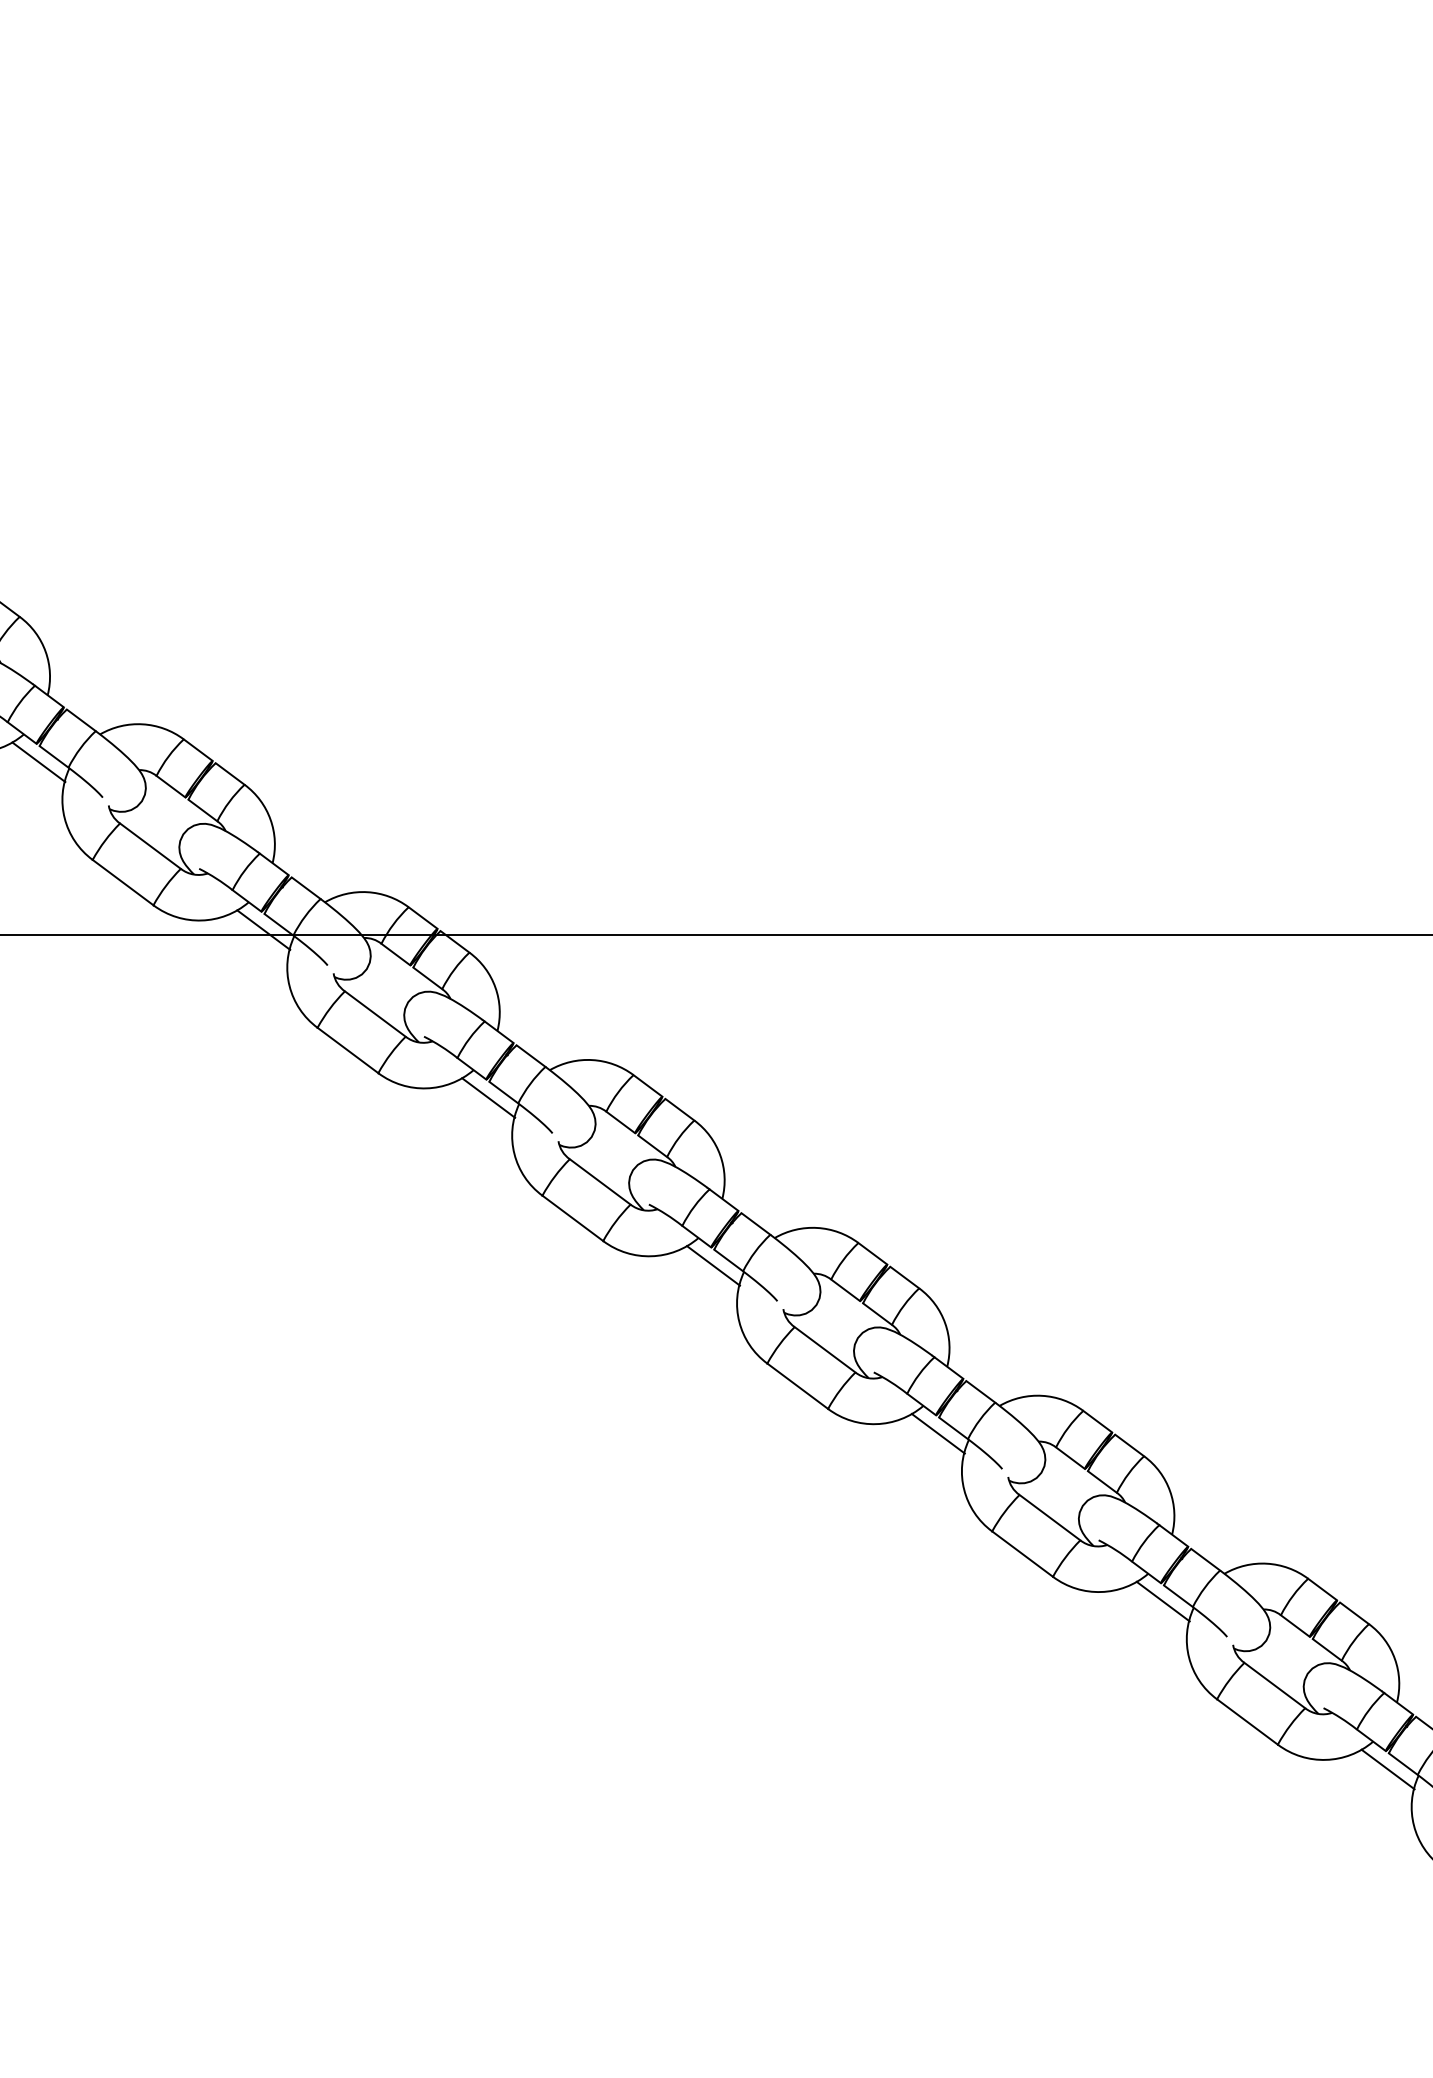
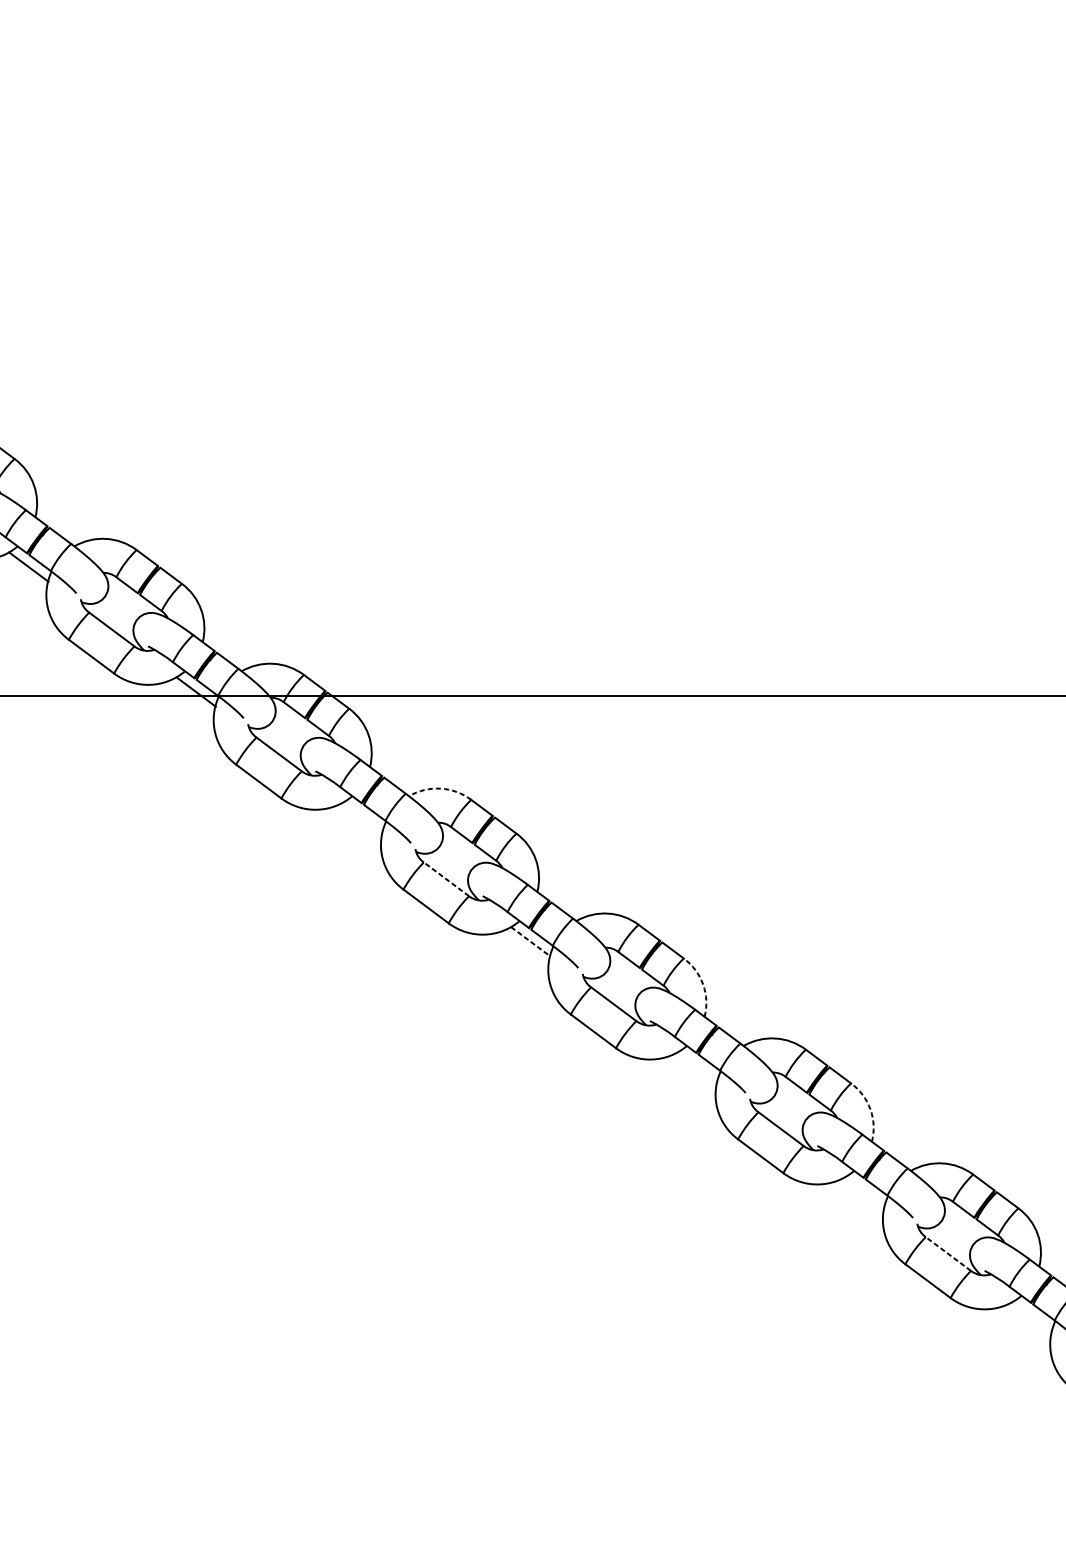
arc: (592, 1060) -> (440, 788), solid -> dashed
line: (488, 1097) -> (363, 816), removed
line: (600, 1181) -> (446, 879), solid -> dashed
line: (713, 1266) -> (530, 942), solid -> dashed
arc: (945, 1323) -> (703, 984), solid -> dashed
line: (937, 1433) -> (697, 1066), removed
arc: (1170, 1491) -> (870, 1109), solid -> dashed
line: (1162, 1601) -> (864, 1191), removed
line: (1274, 1685) -> (948, 1253), solid -> dashed
line: (1387, 1769) -> (1032, 1316), removed

